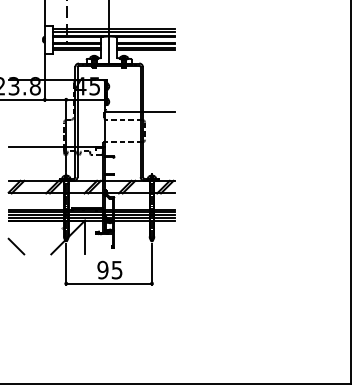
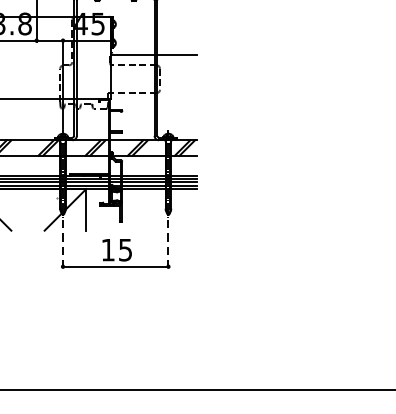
line: (66, 264) -> (63, 243), solid -> dashed
line: (151, 264) -> (167, 243), solid -> dashed
text: (102, 269) -> (107, 249), 95 -> 15

